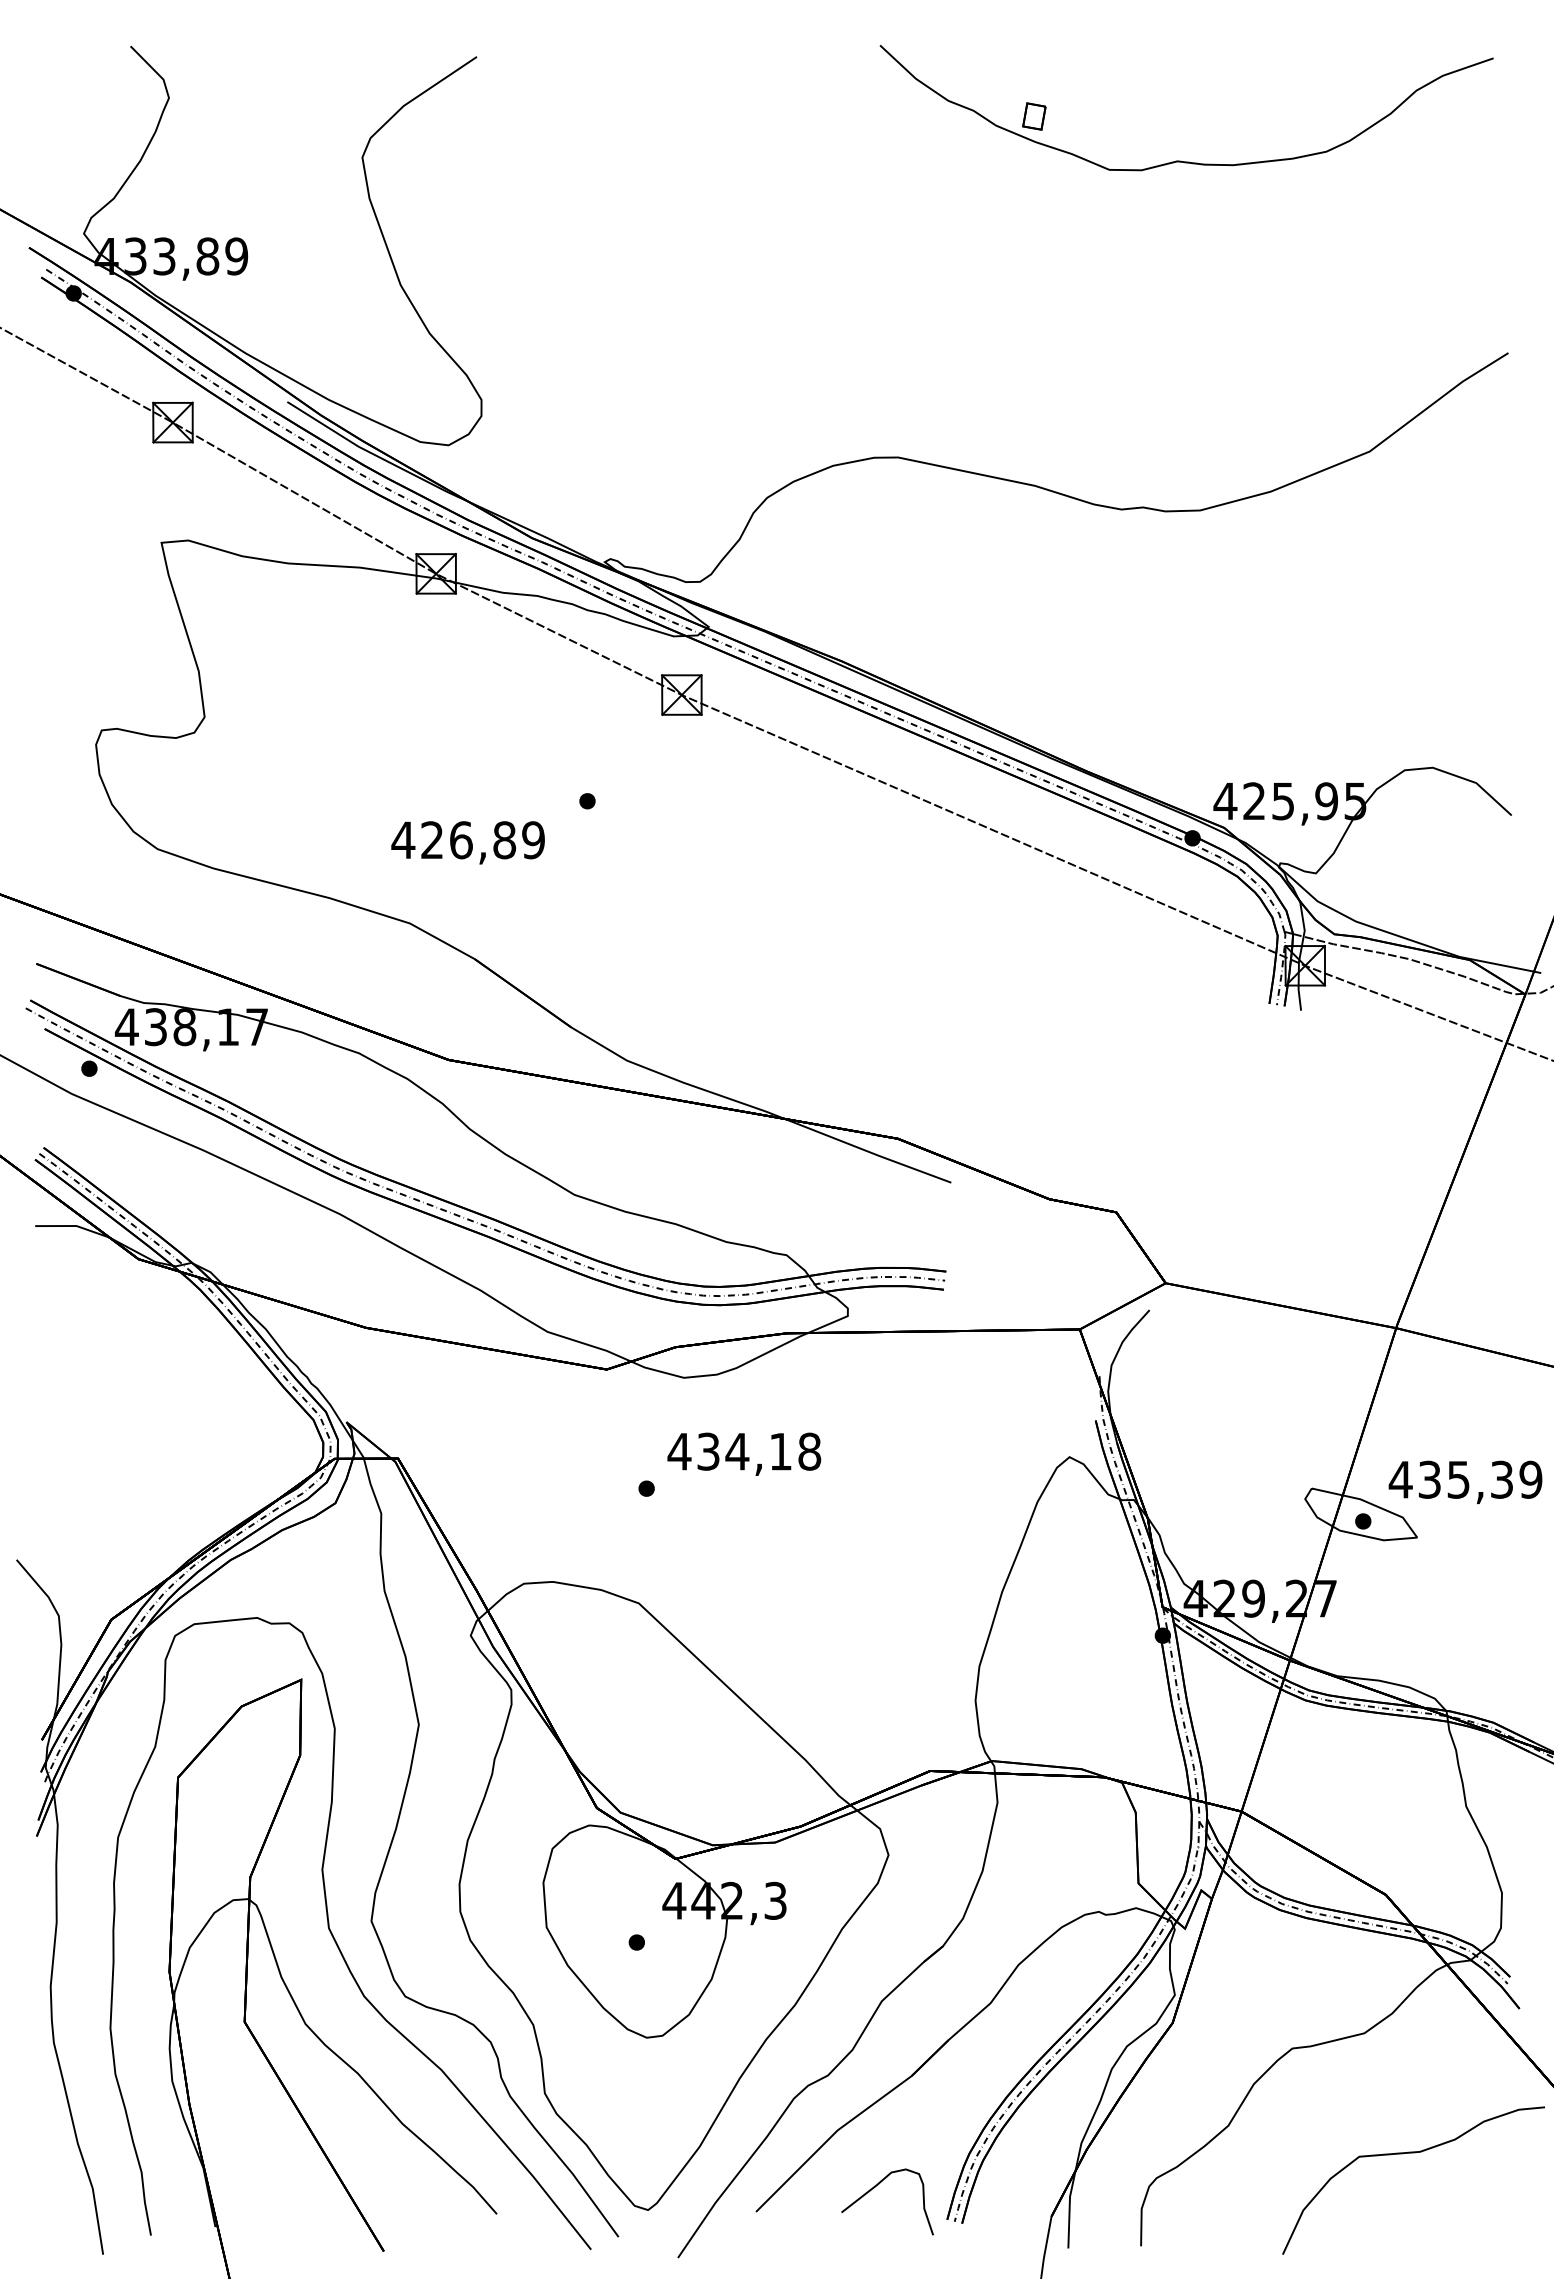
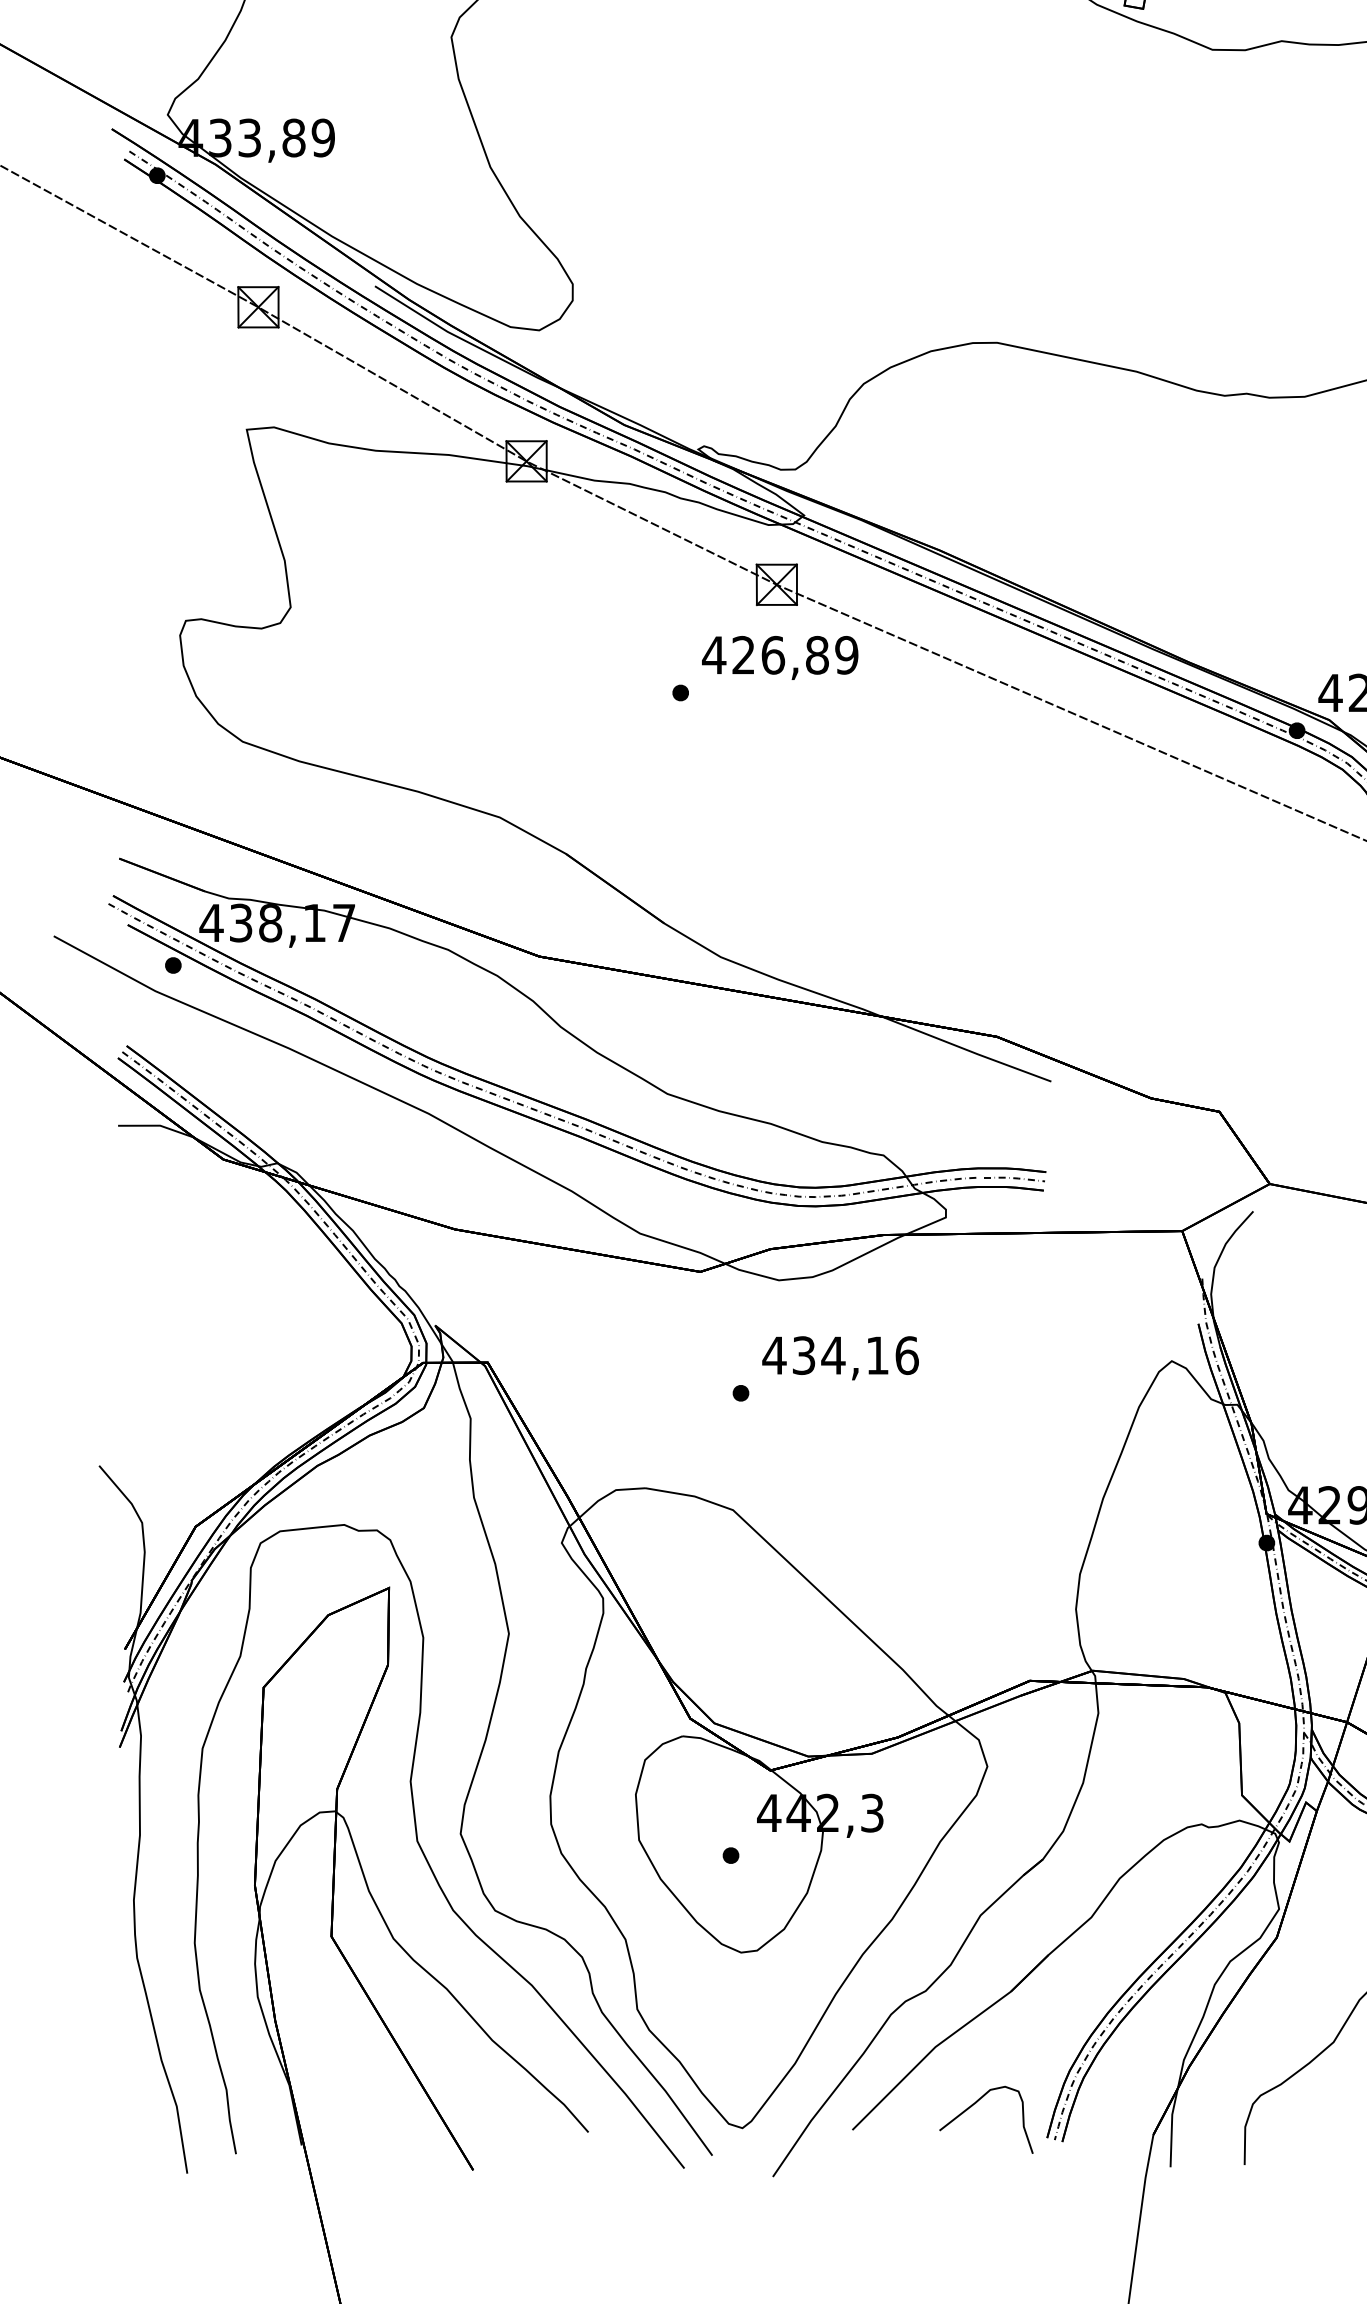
text: (467, 842) -> (779, 657), moved
text: (809, 1451) -> (906, 1355), 434,18 -> 434,16

